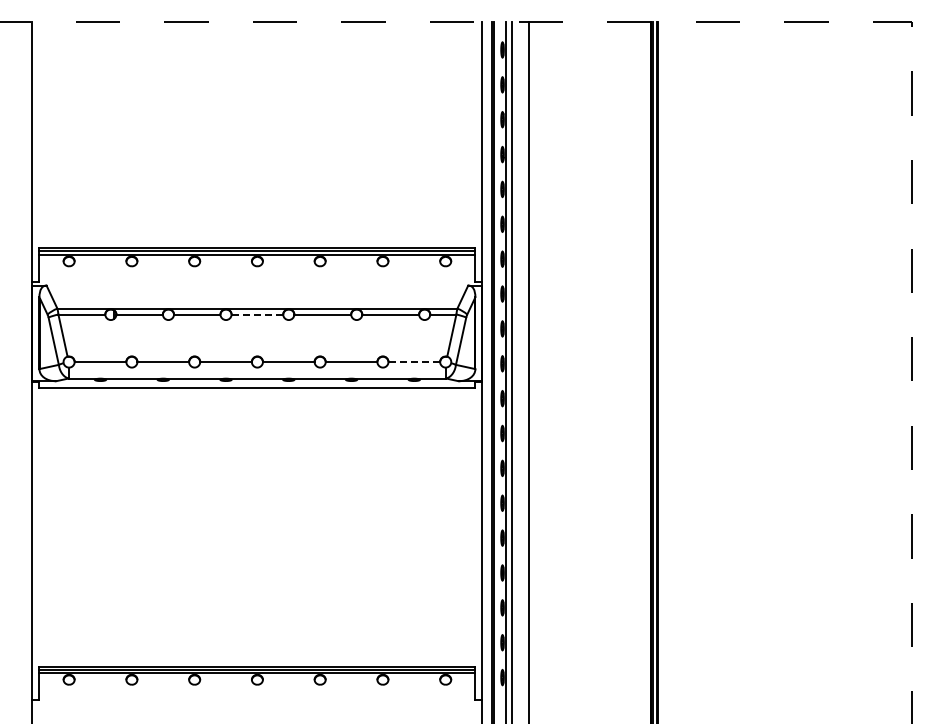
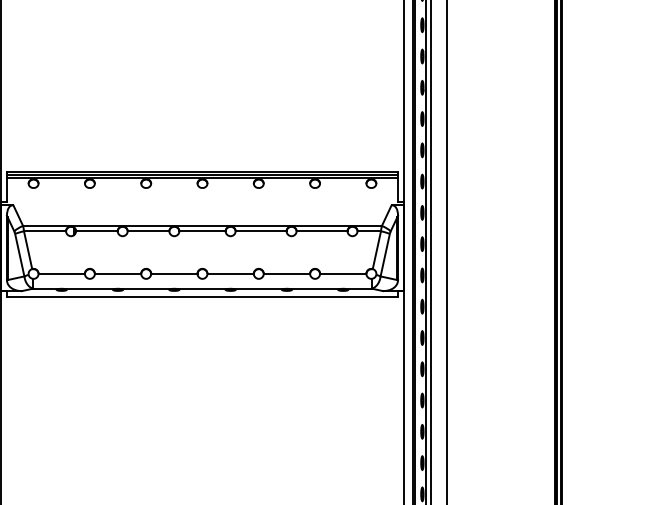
line: (257, 314) -> (202, 231), dashed -> solid
line: (414, 361) -> (343, 273), dashed -> solid

